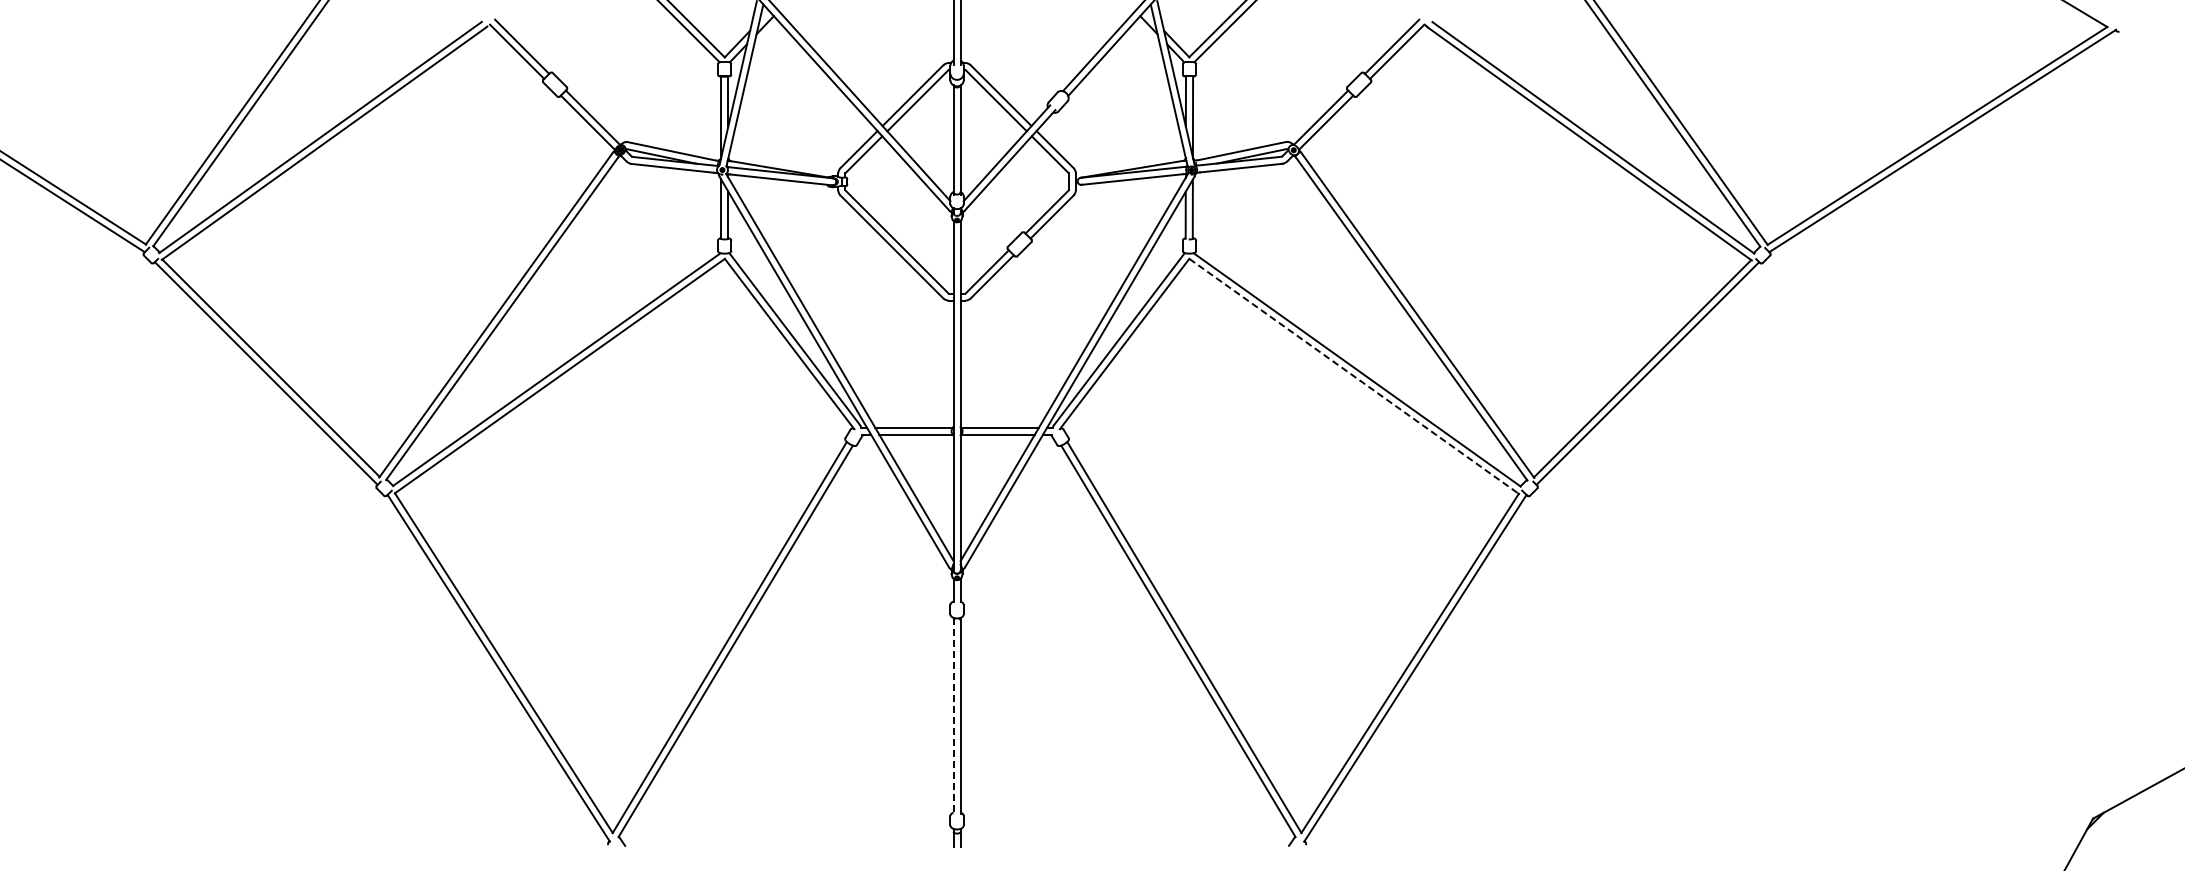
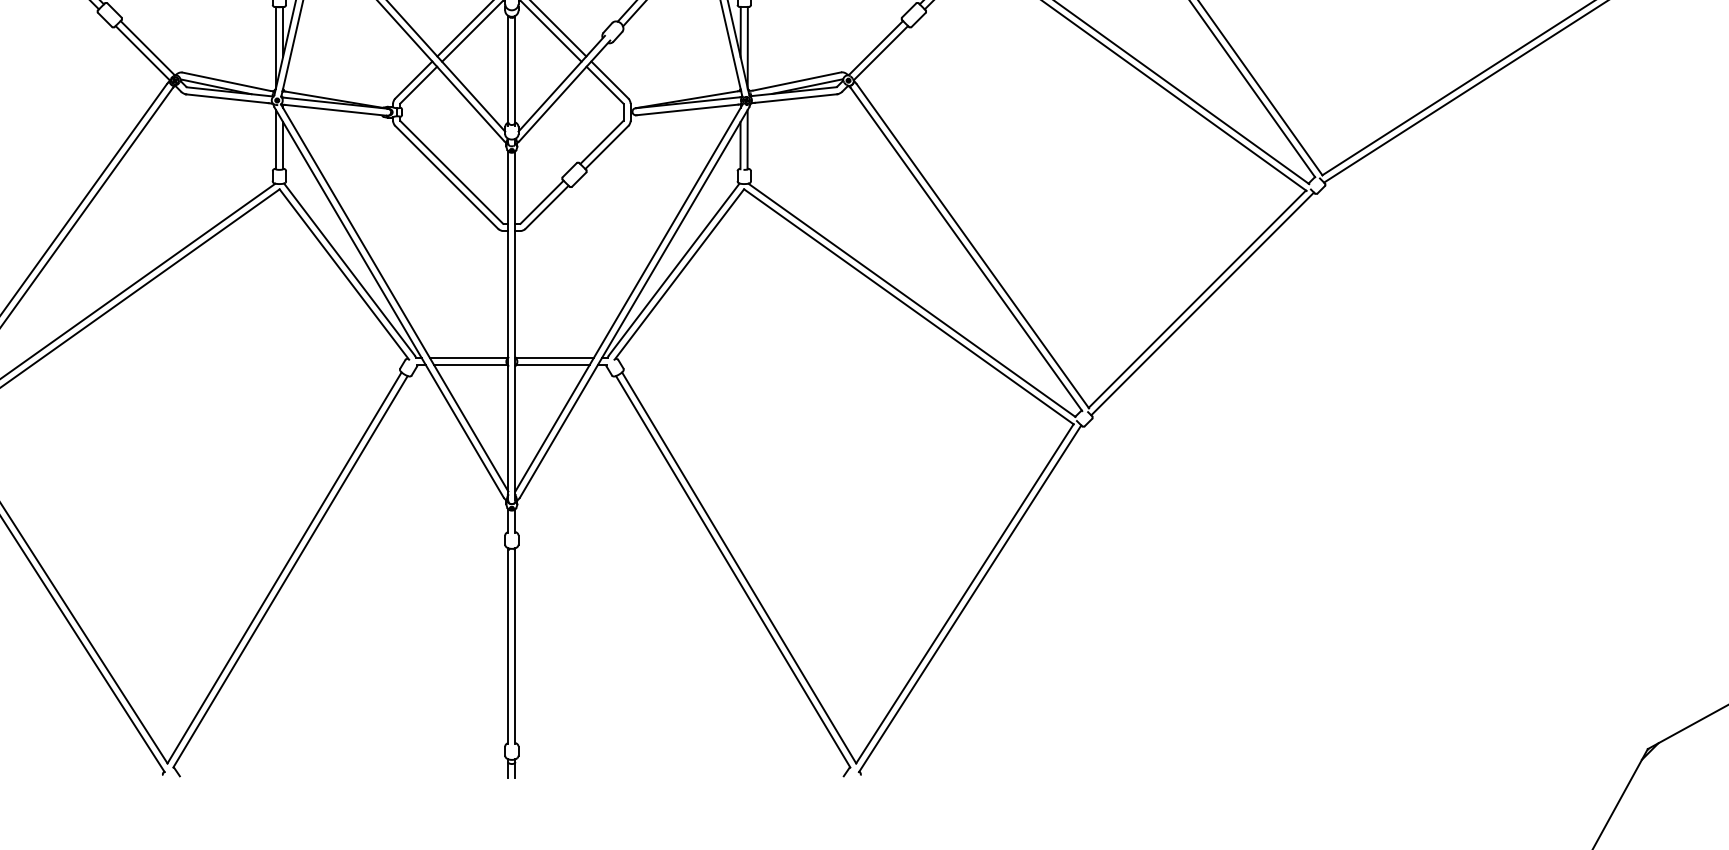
line: (1354, 376) -> (909, 306), dashed -> solid
line: (953, 715) -> (508, 645), dashed -> solid

